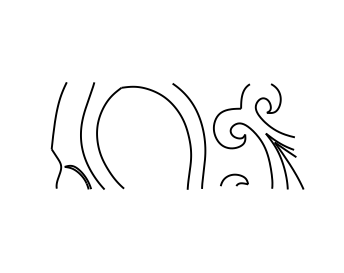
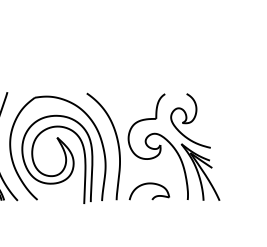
part: (151, 148) -> (65, 159), added
part: (234, 179) -> (149, 190), size x1.43

